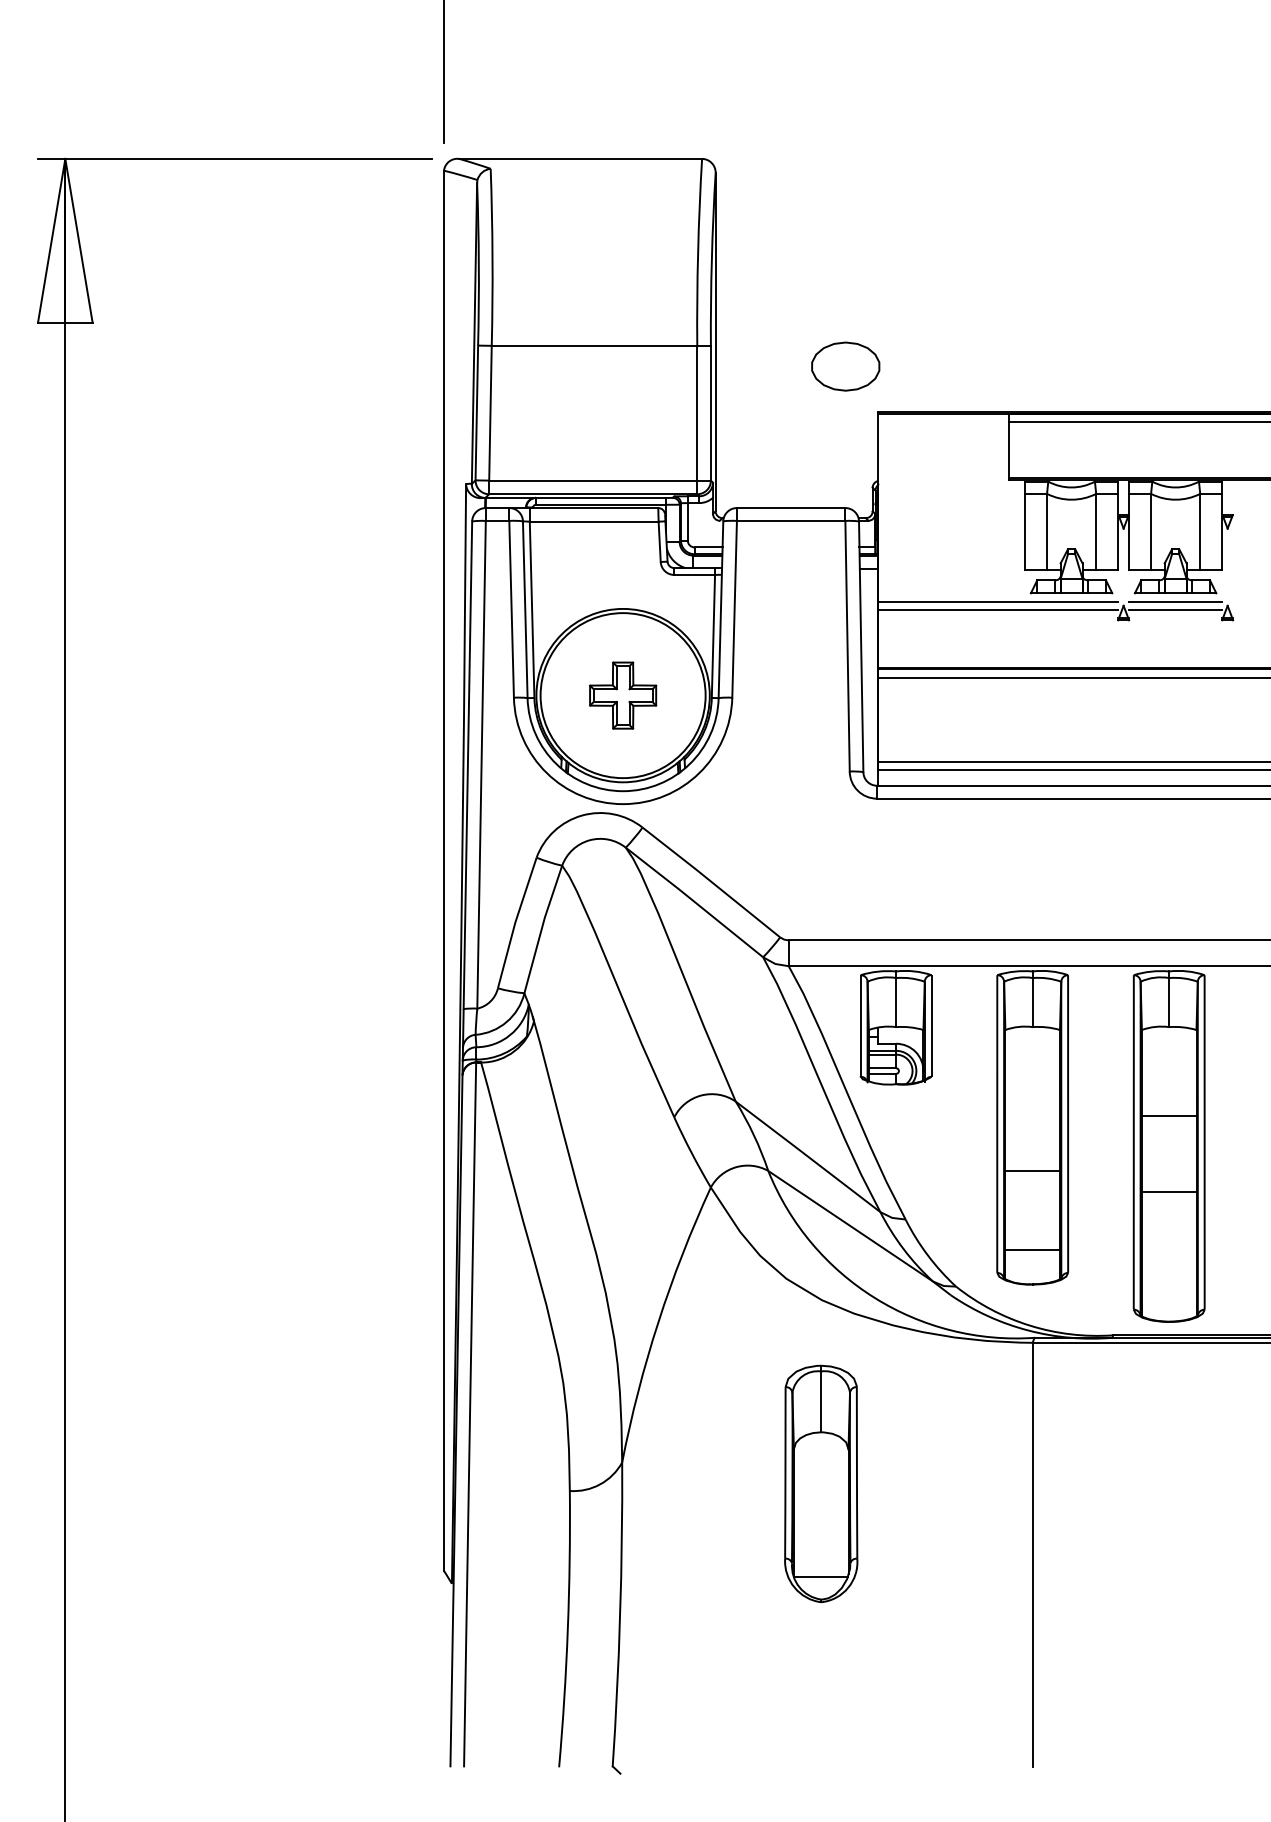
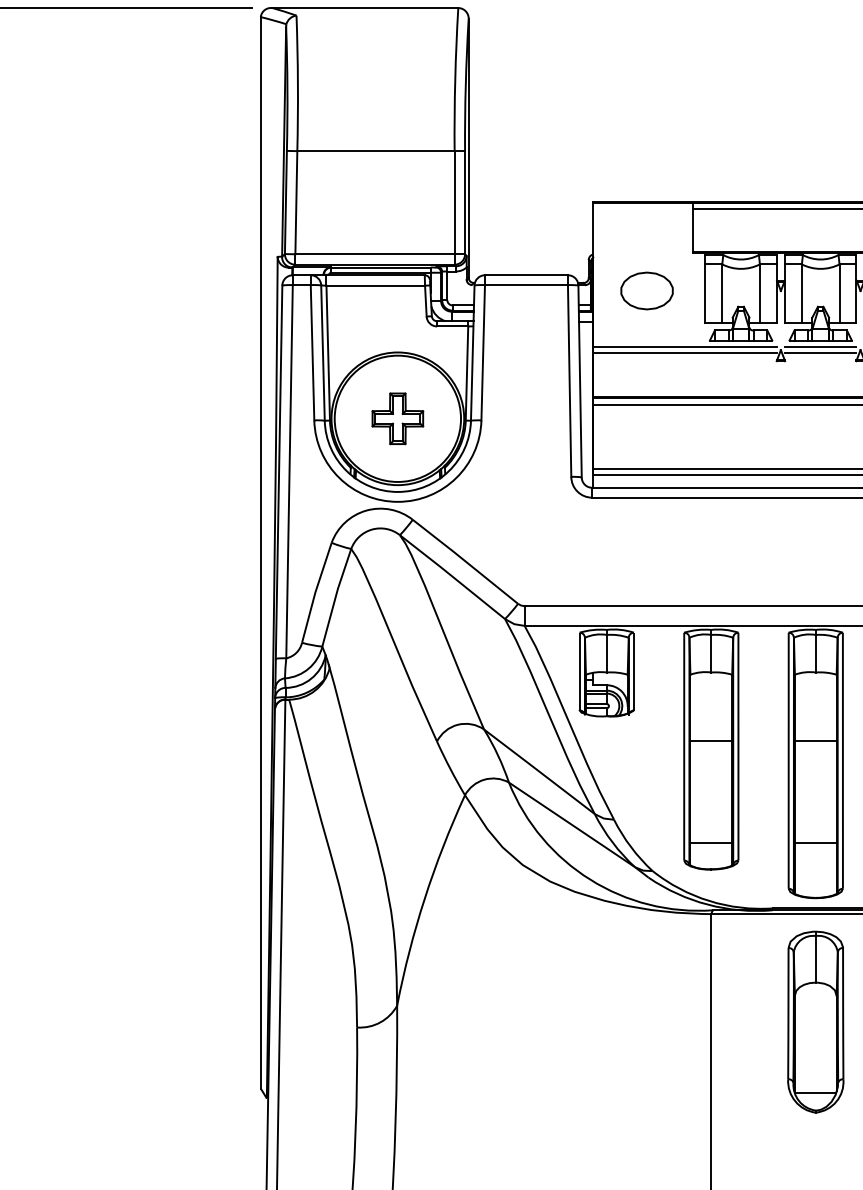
part: (845, 366) -> (646, 290), moved
line: (1032, 1171) -> (711, 740), moved
line: (1168, 1191) -> (815, 842), moved
part: (821, 1483) -> (816, 1021), moved

